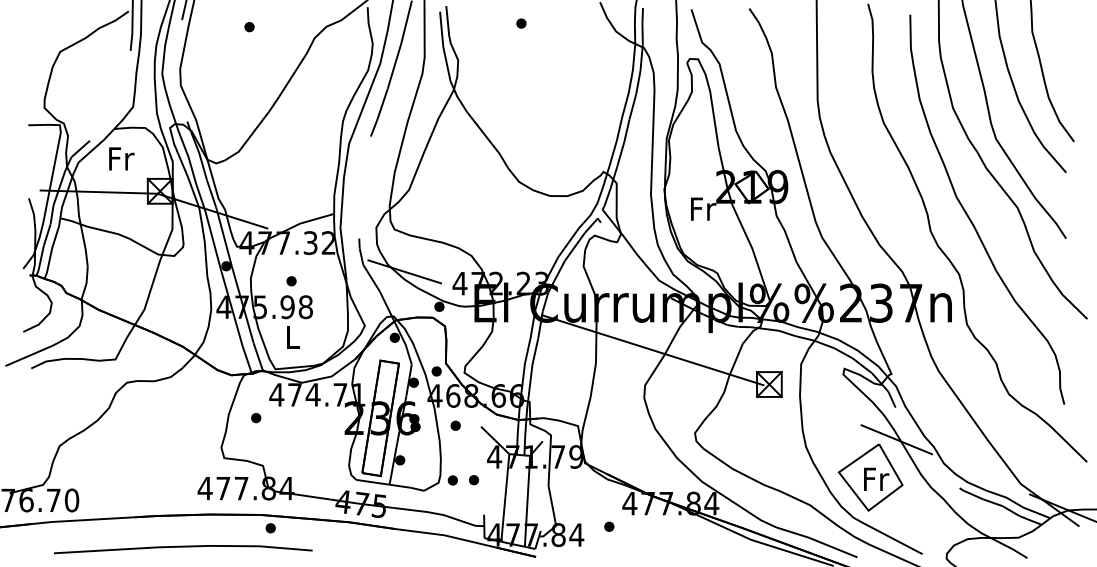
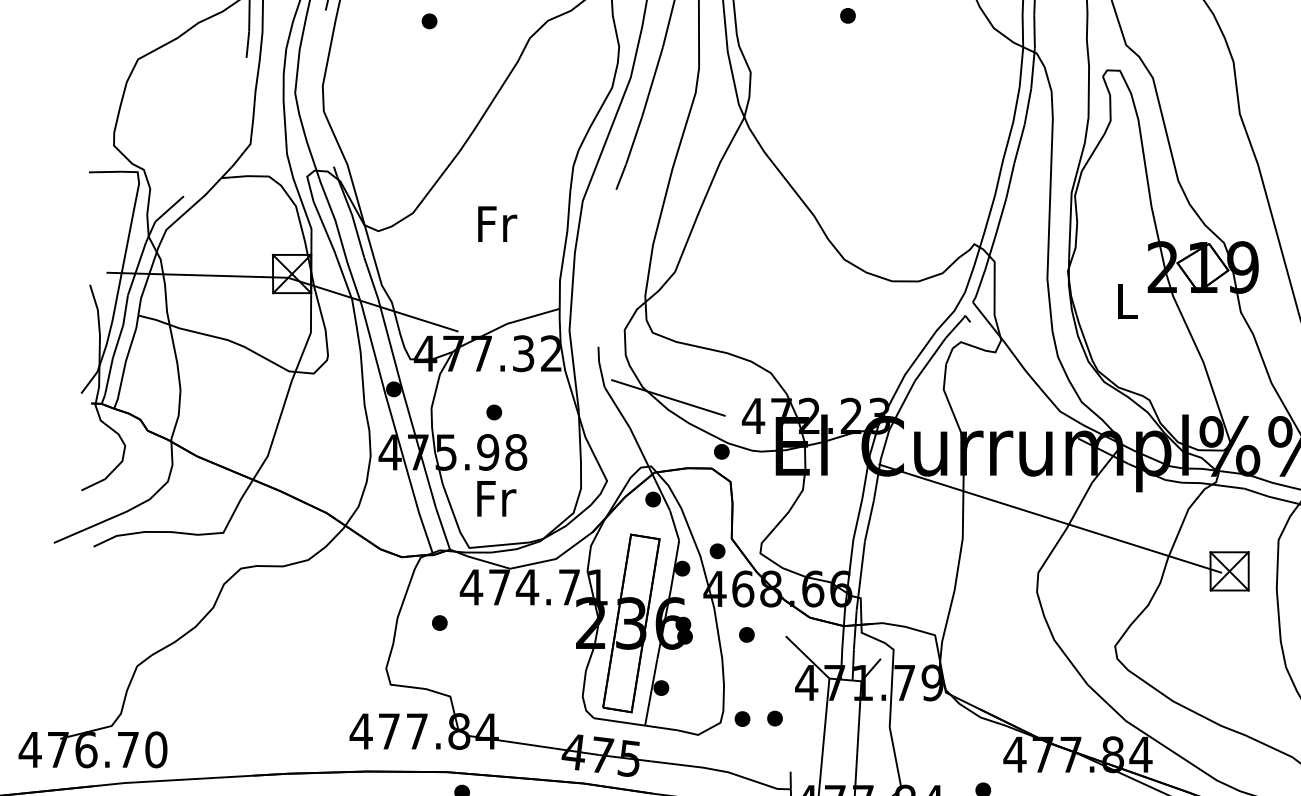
text: (121, 158) -> (497, 223), moved
text: (703, 208) -> (1128, 300), Fr -> L
text: (292, 336) -> (495, 497), L -> Fr

